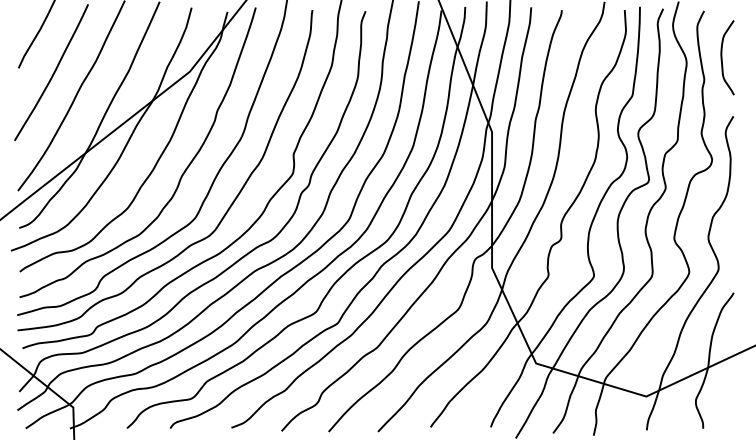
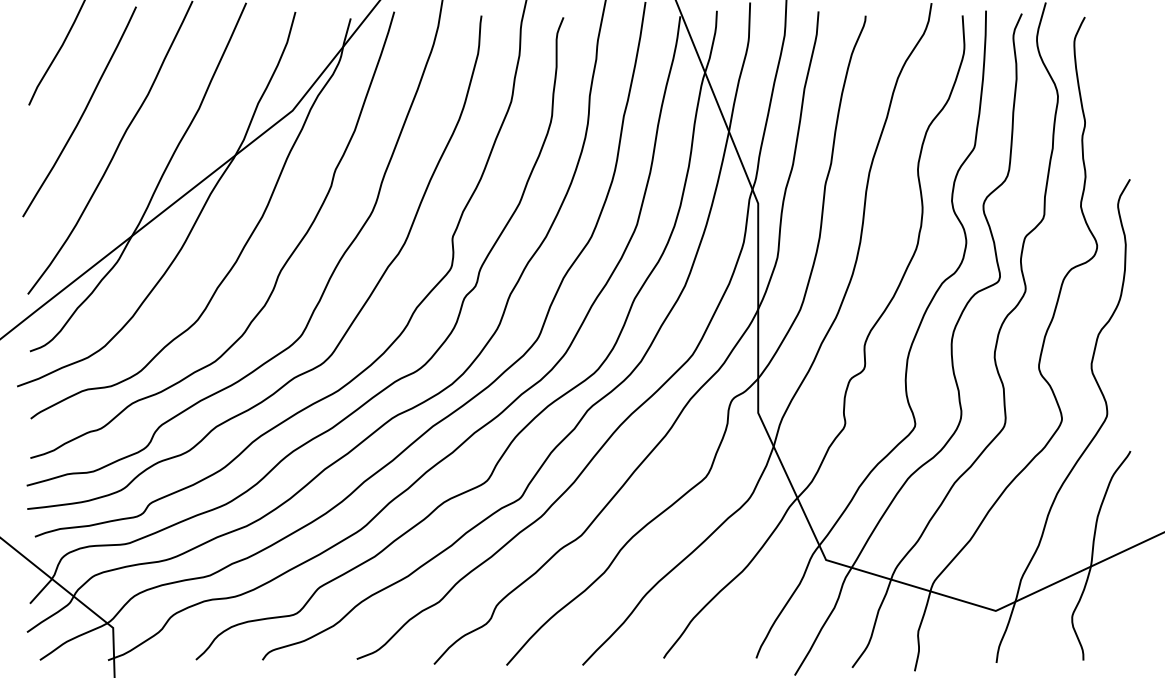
curve: (722, 57) -> (1113, 88), removed

